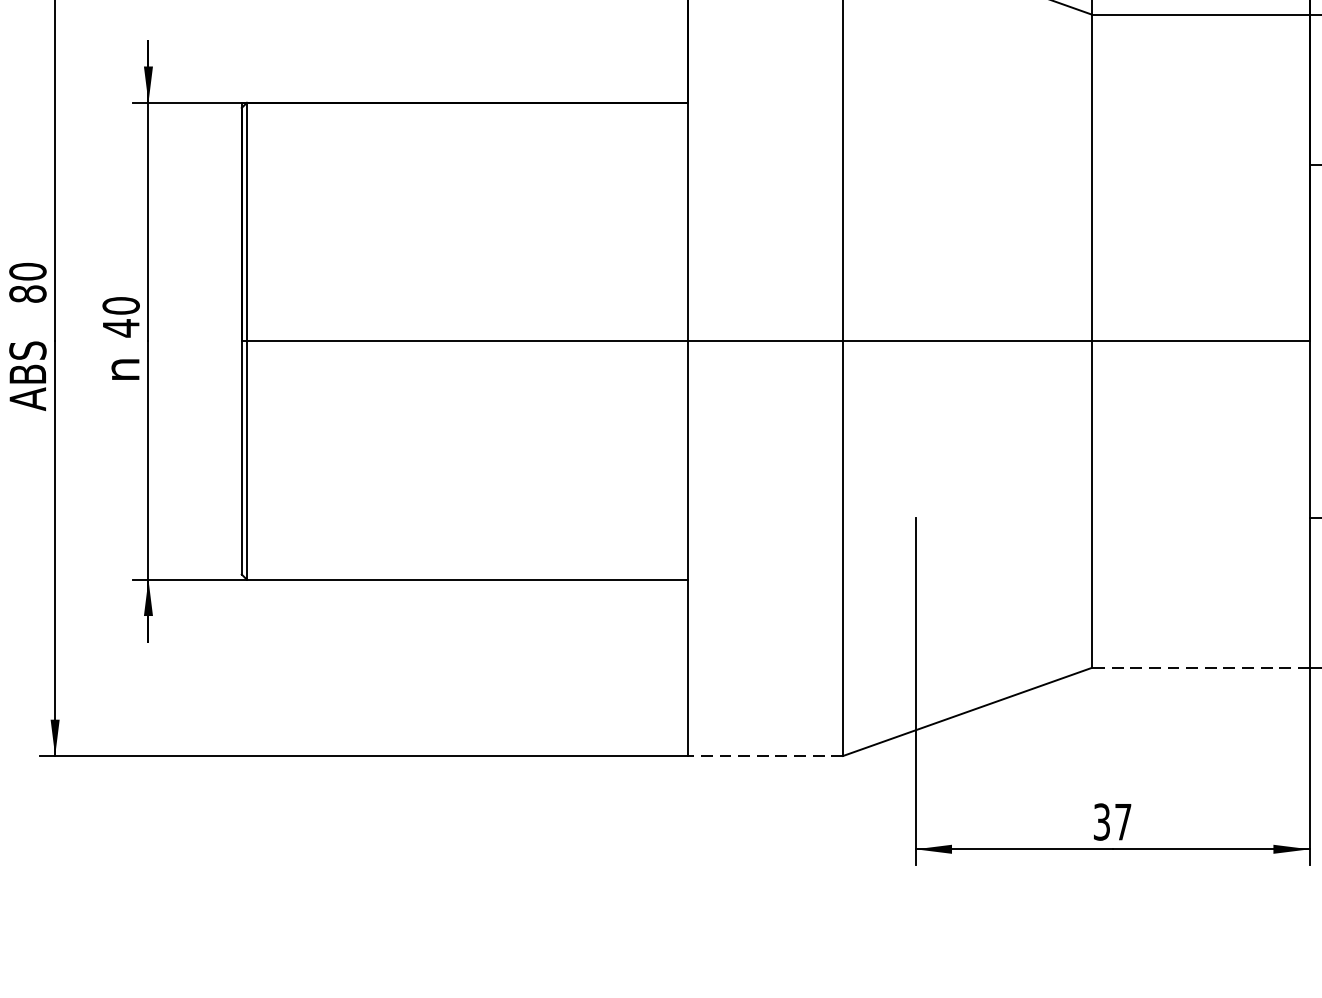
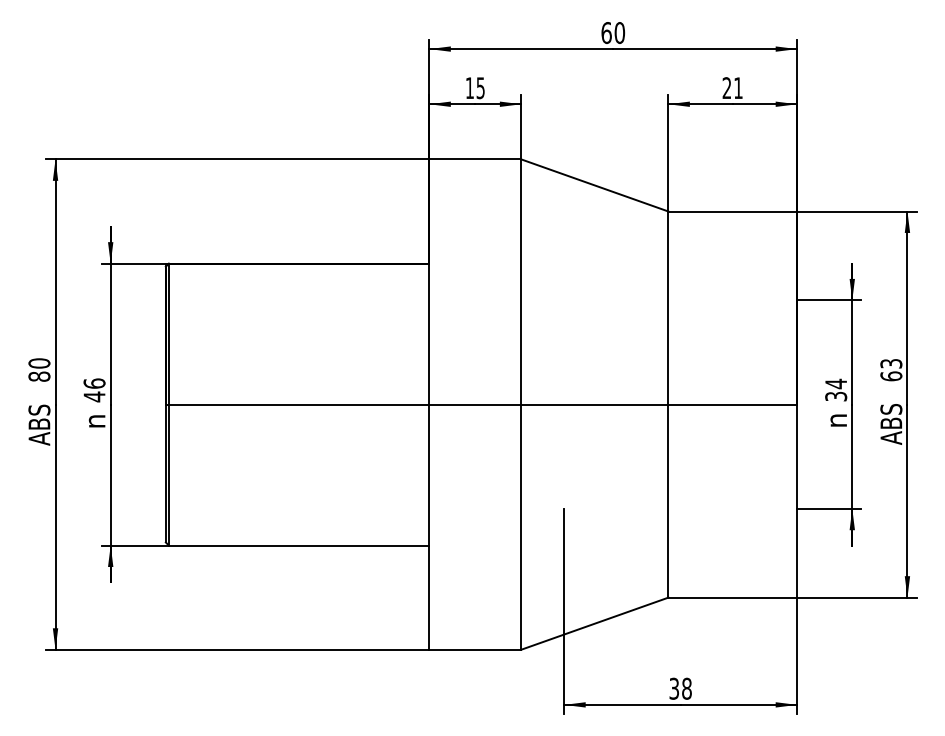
text: (121, 305) -> (94, 383), 40 -> 46
line: (1200, 667) -> (732, 597), dashed -> solid
line: (765, 755) -> (475, 649), dashed -> solid
text: (1122, 821) -> (686, 688), 37 -> 38

